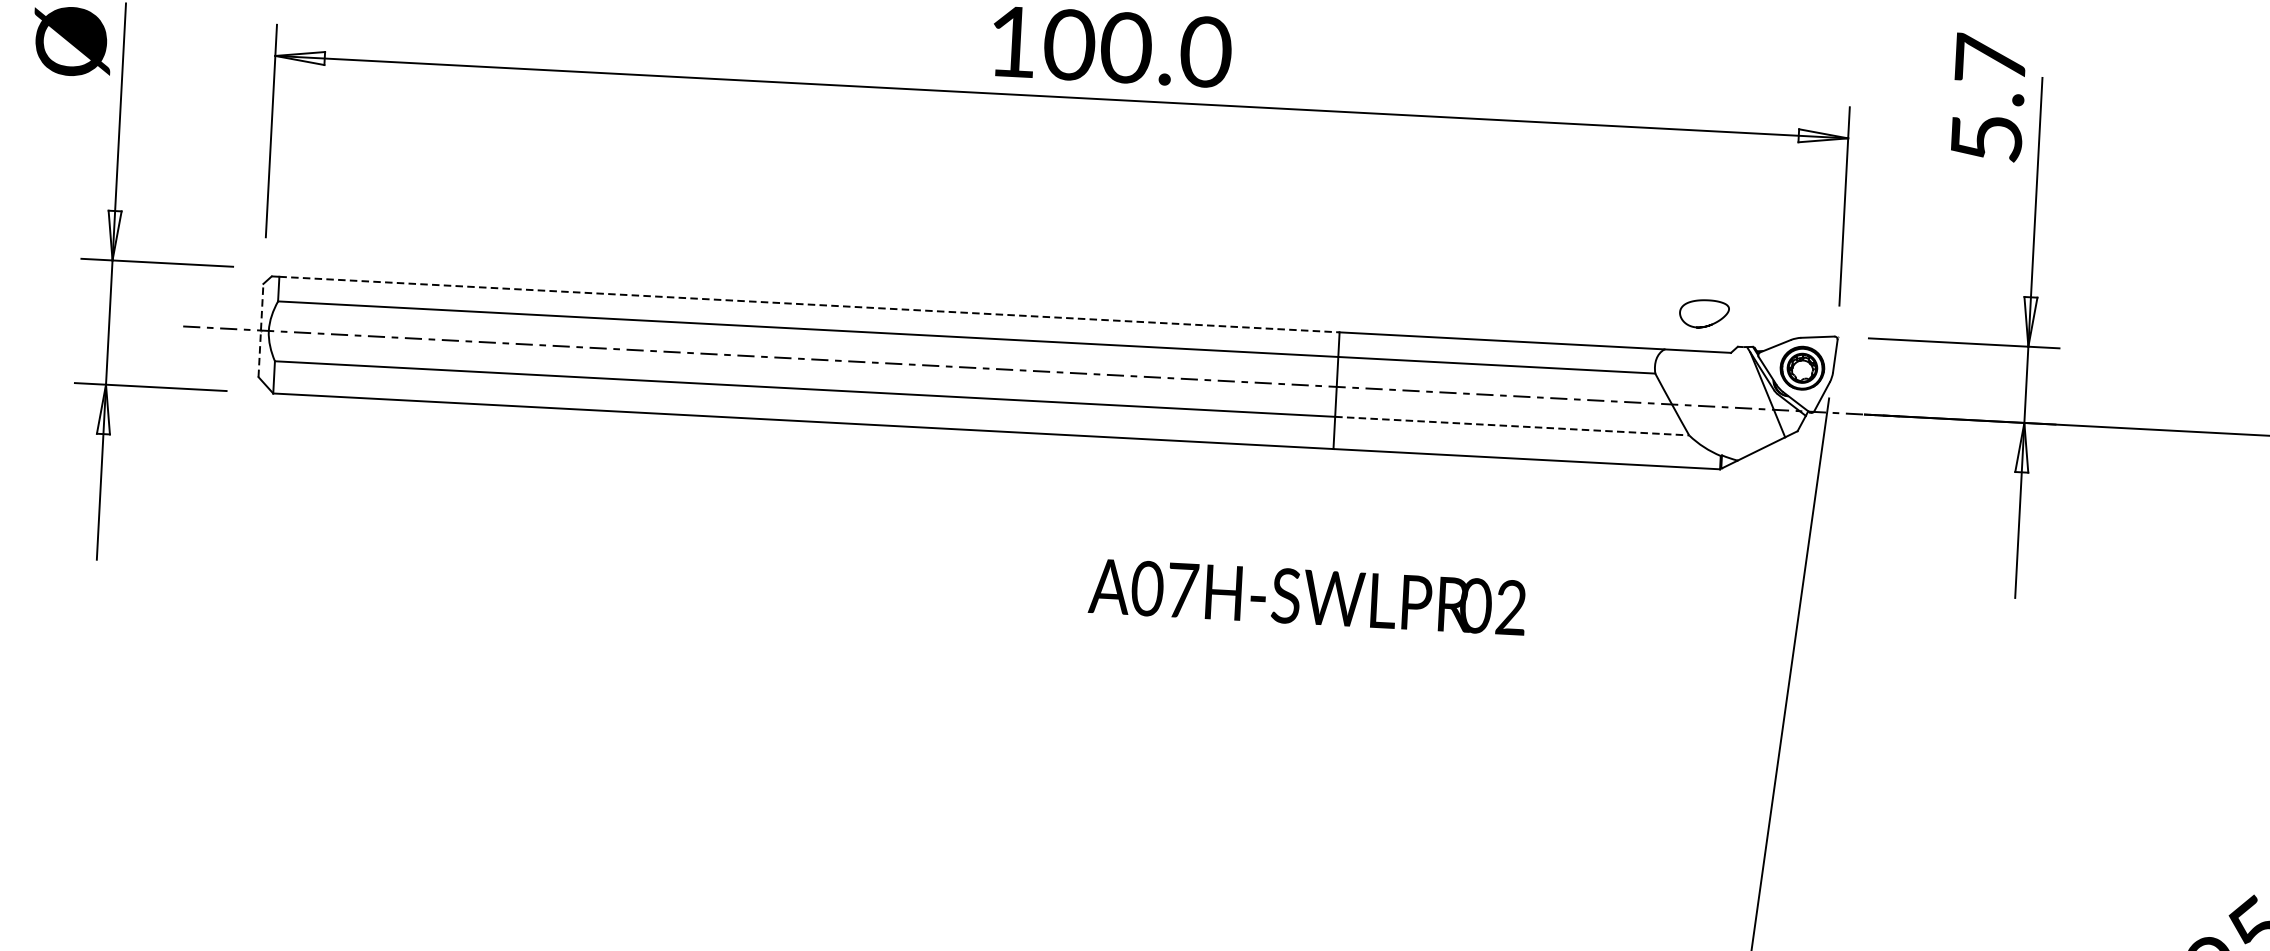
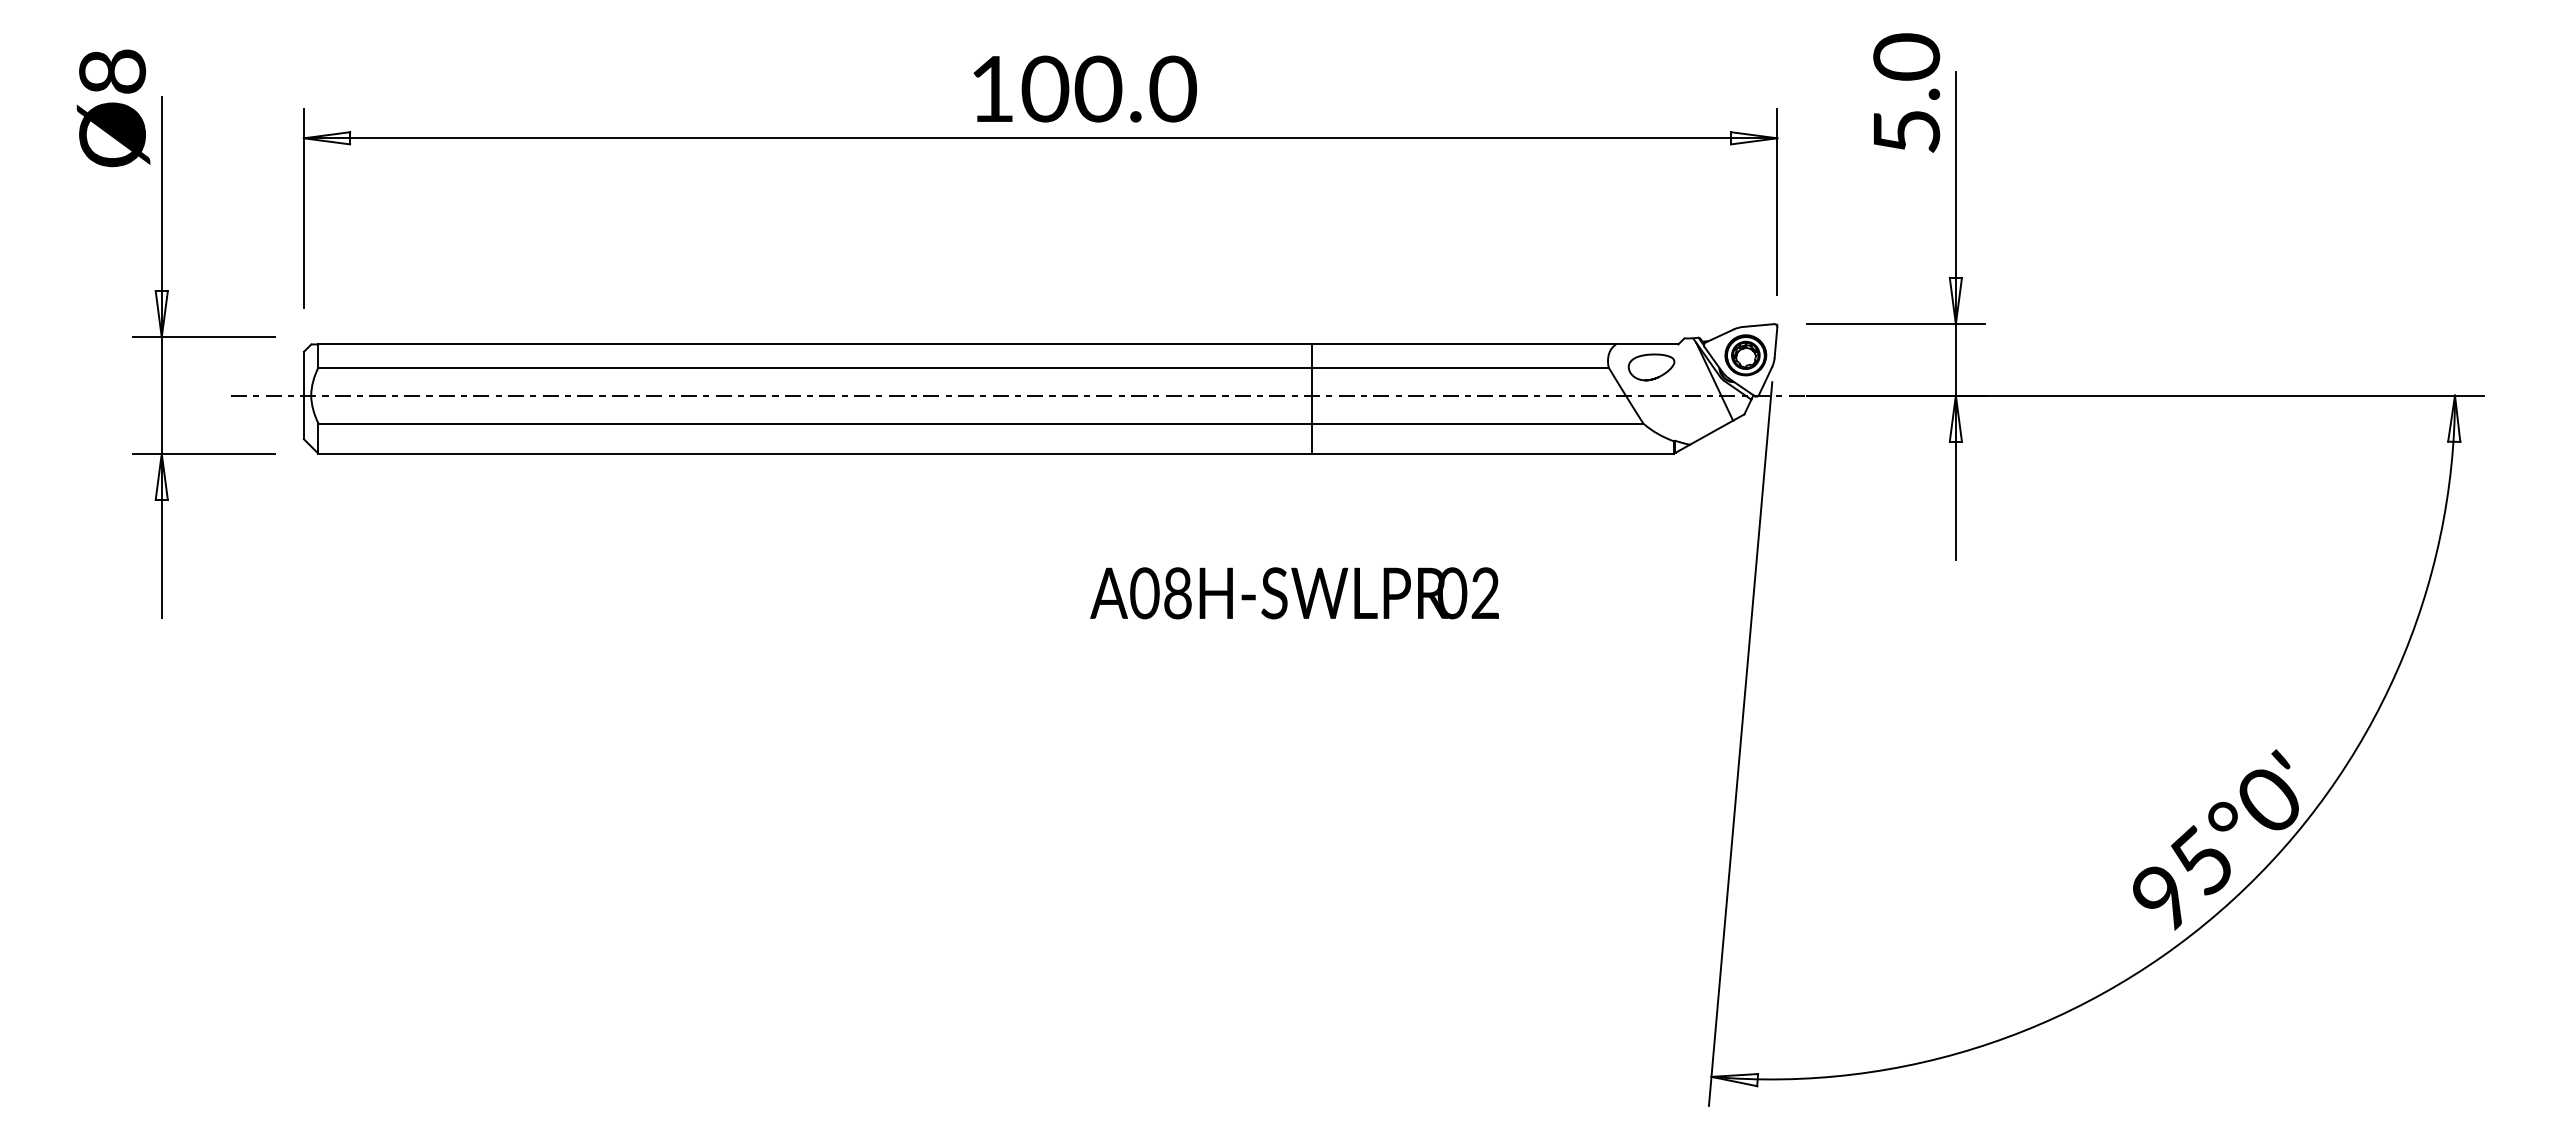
text: (1990, 58) -> (1906, 56), 5.7 -> 5.0
line: (809, 304) -> (815, 344), dashed -> solid
part: (1704, 314) -> (1651, 367), moved
line: (260, 330) -> (303, 395), dashed -> solid
line: (1512, 426) -> (1477, 423), dashed -> solid
text: (1183, 590) -> (1178, 593), A07H-SWLPR -> A08H-SWLPR

